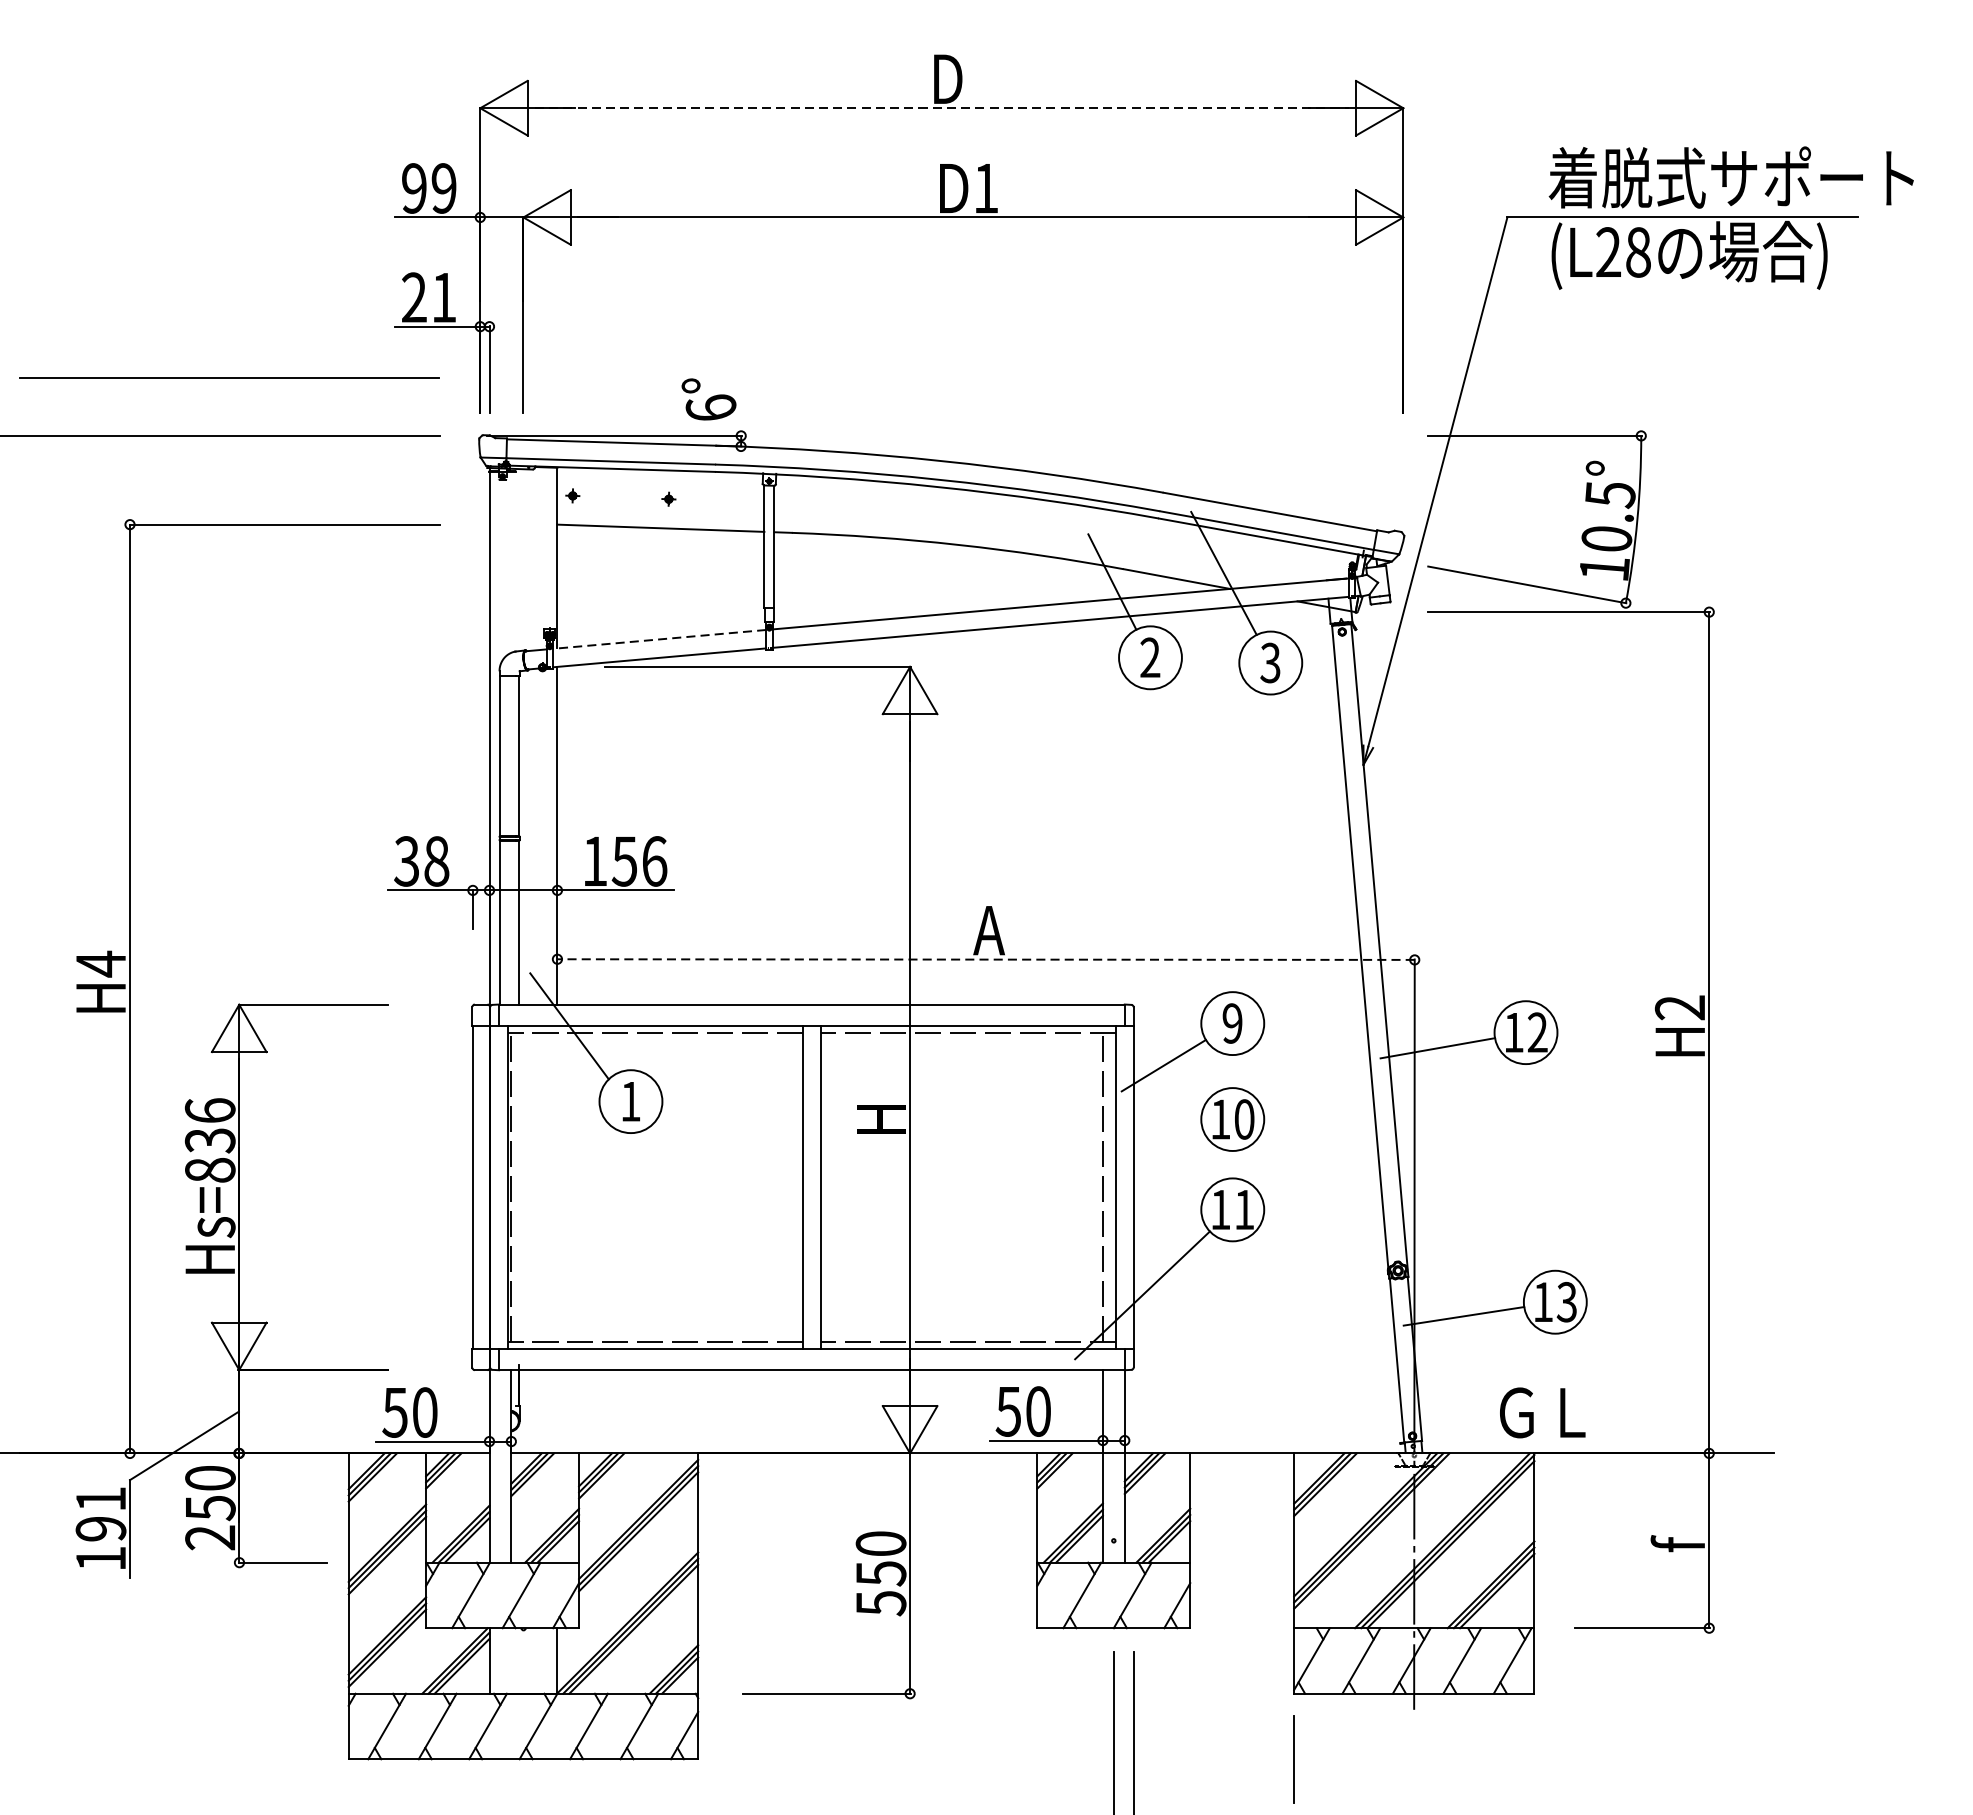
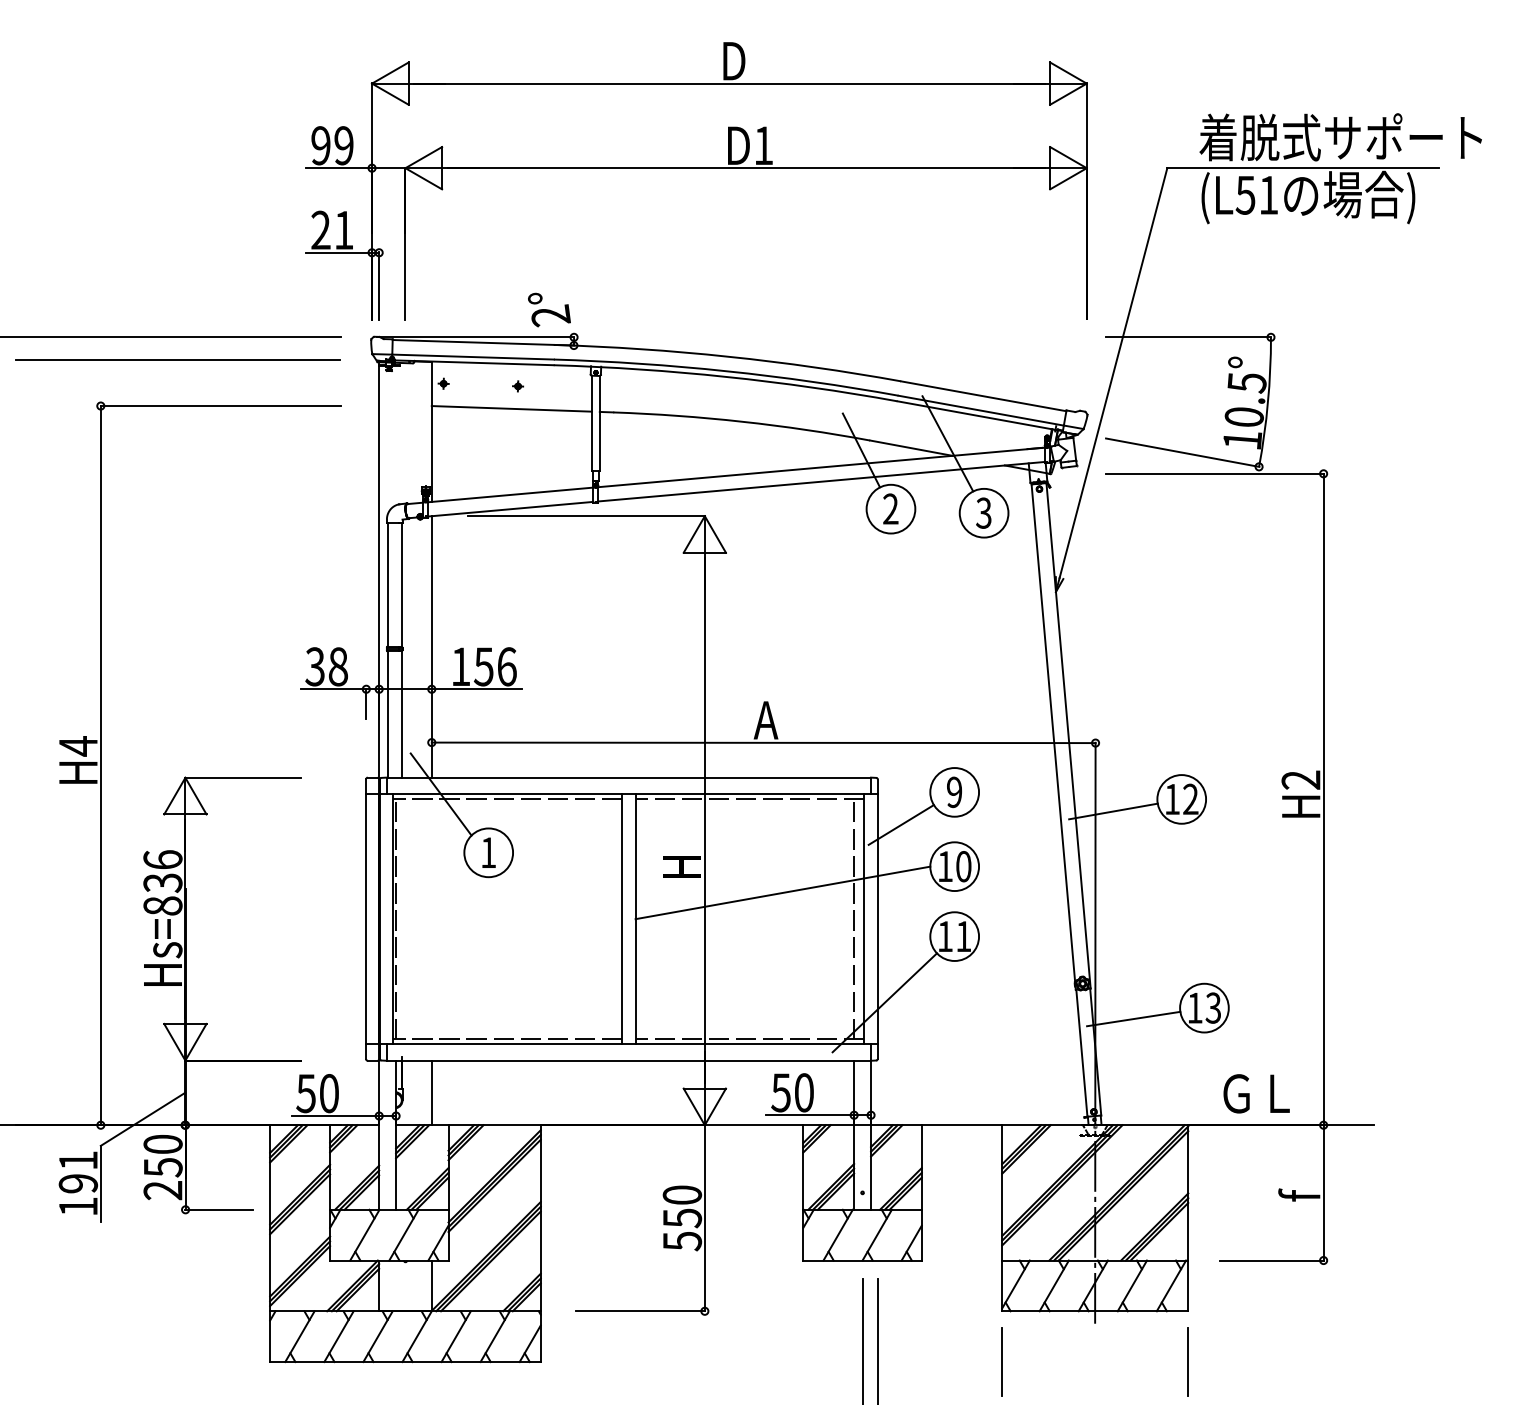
line: (941, 108) -> (729, 83), dashed -> solid
text: (1622, 251) -> (1256, 194), (L28 -> (L51
line: (229, 377) -> (177, 359), moved
text: (710, 407) -> (550, 315), 6° -> 2°
line: (659, 638) -> (510, 494), dashed -> solid
line: (985, 959) -> (763, 742), dashed -> solid
line: (1010, 1152) -> (782, 892), added
line: (557, 1411) -> (431, 1092), added
text: (1542, 1412) -> (1256, 1093), moved
line: (1534, 1759) -> (1188, 1362), added

